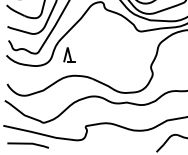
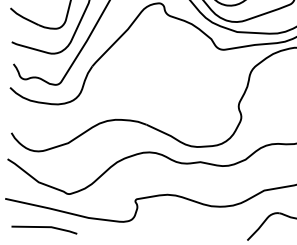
part: (69, 54) -> (109, 86), removed

